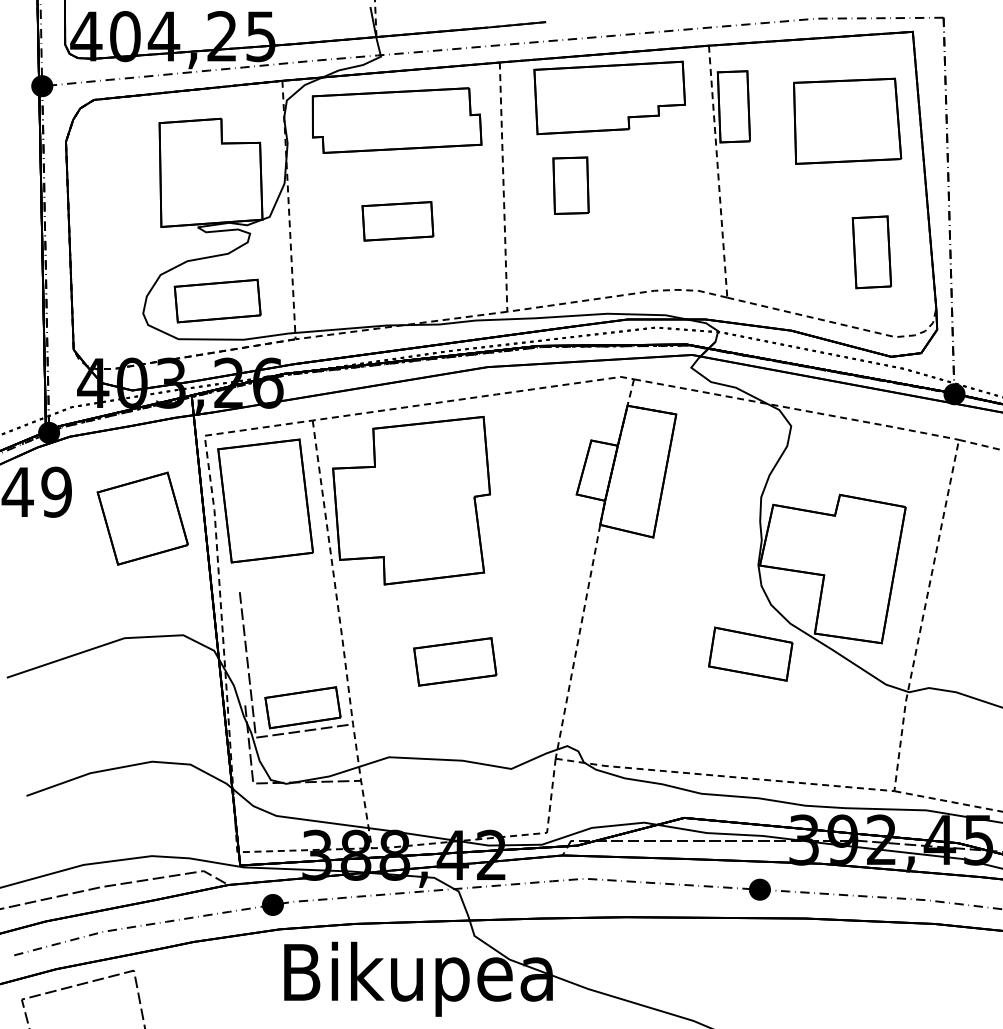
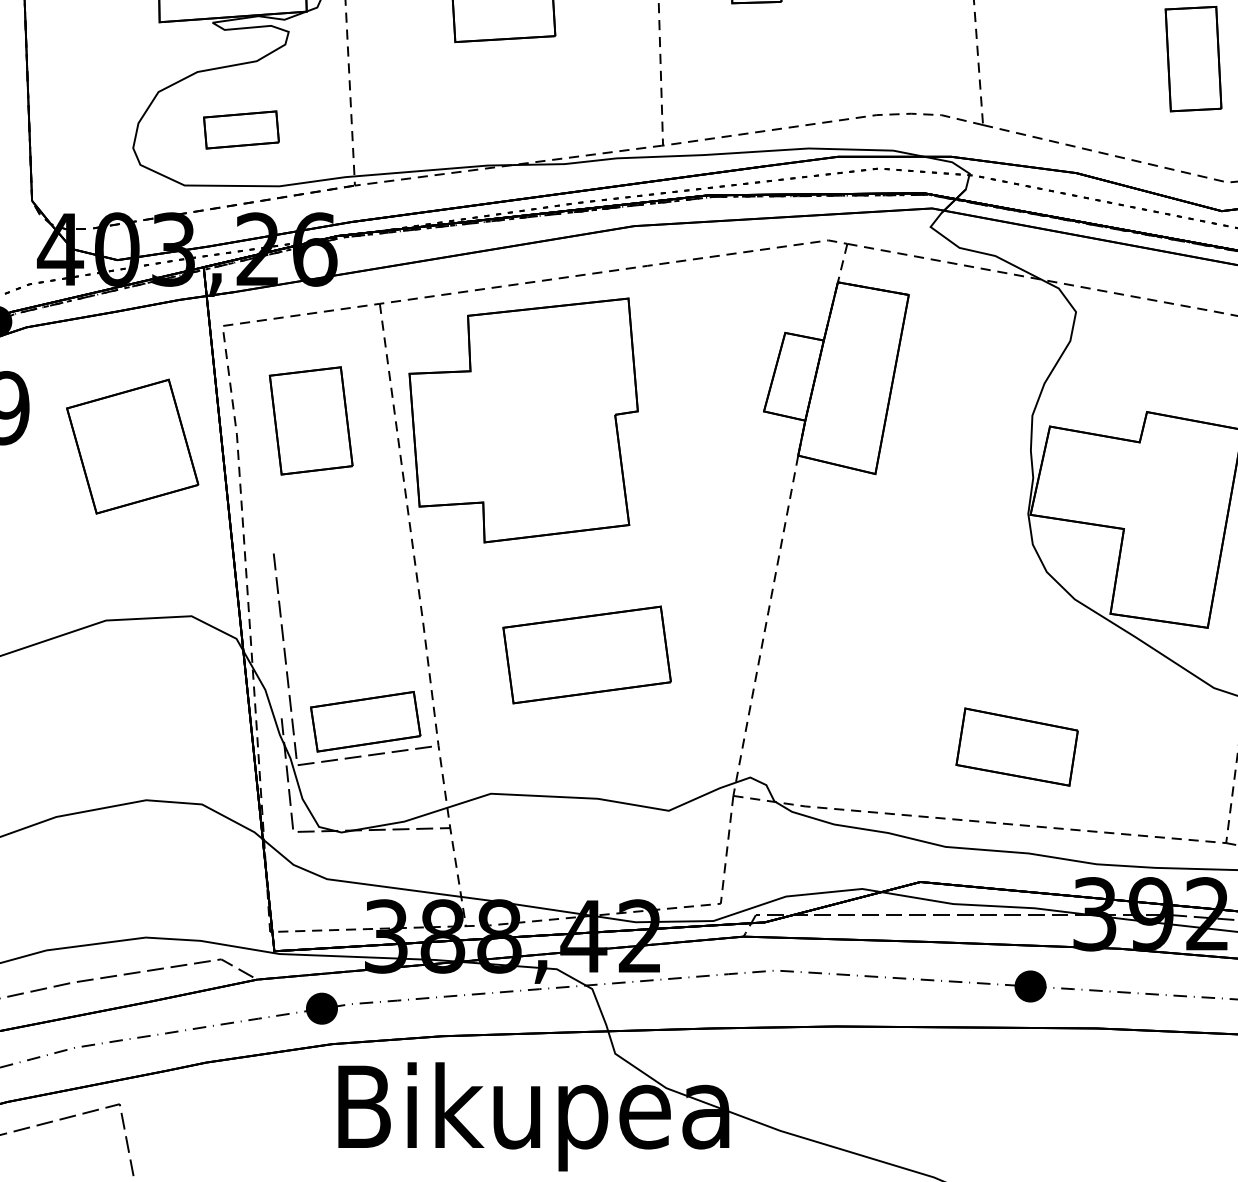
part: (217, 300) -> (241, 129), size x0.6
part: (265, 500) -> (311, 420), size x0.6
part: (750, 653) -> (1016, 746), moved
part: (455, 661) -> (587, 654), size x1.4

